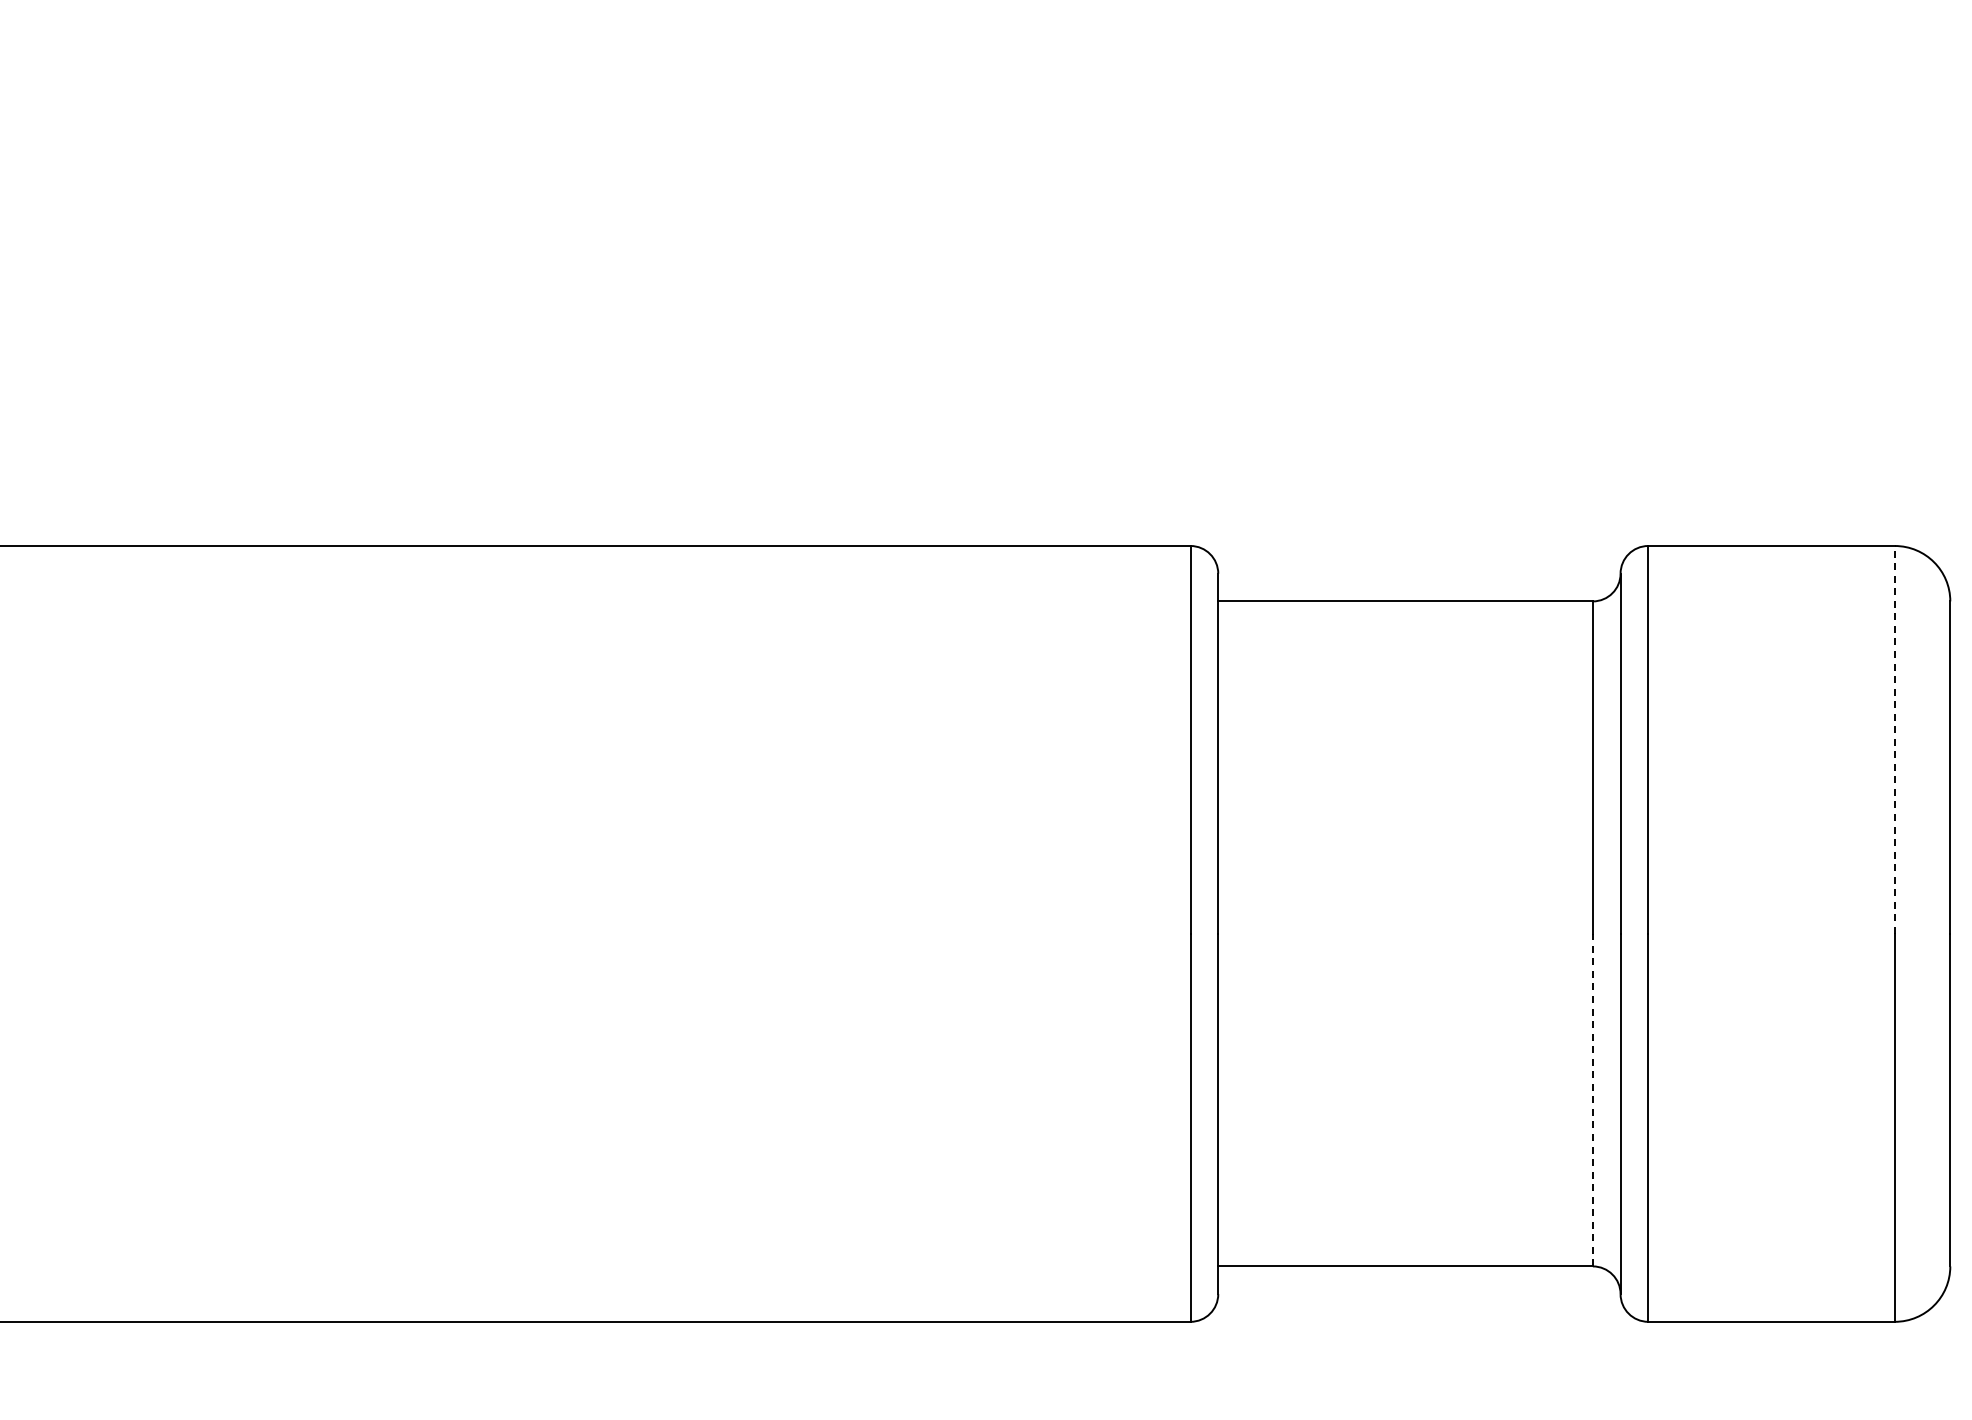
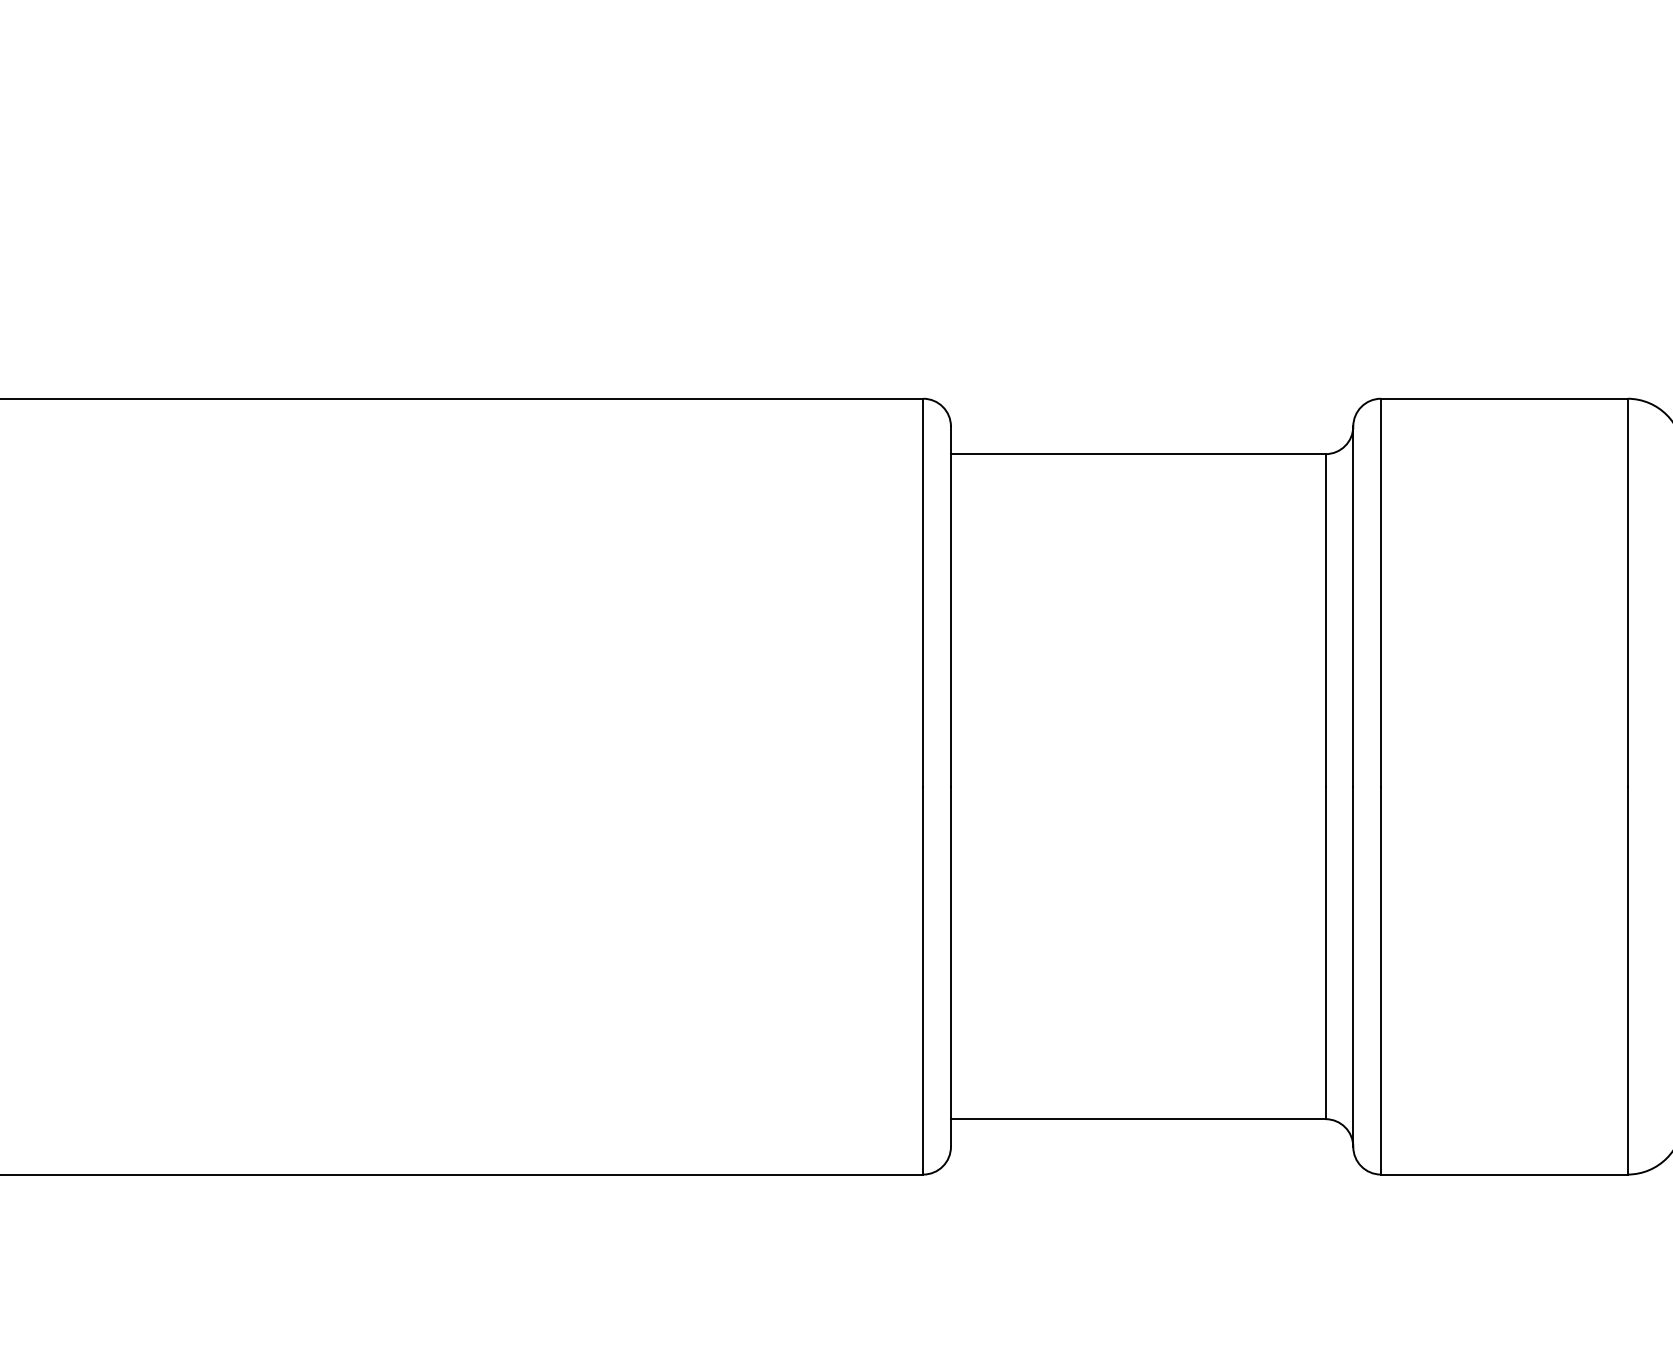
line: (1894, 739) -> (1627, 592), dashed -> solid
line: (1592, 1099) -> (1325, 952), dashed -> solid

